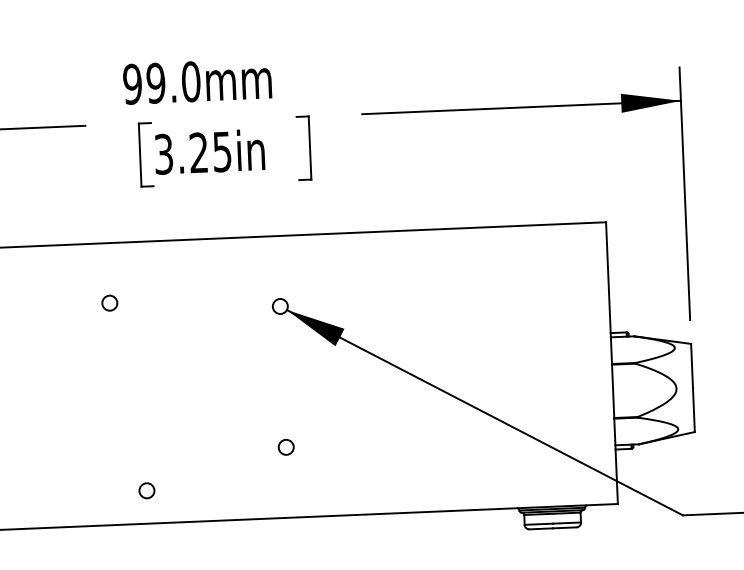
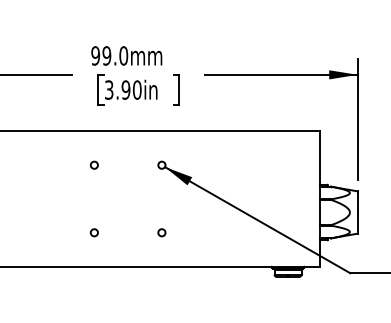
text: (210, 151) -> (131, 89), 3.25in -> 3.90in
circle: (107, 301) -> (93, 164), moved
circle: (145, 490) -> (93, 232), moved

